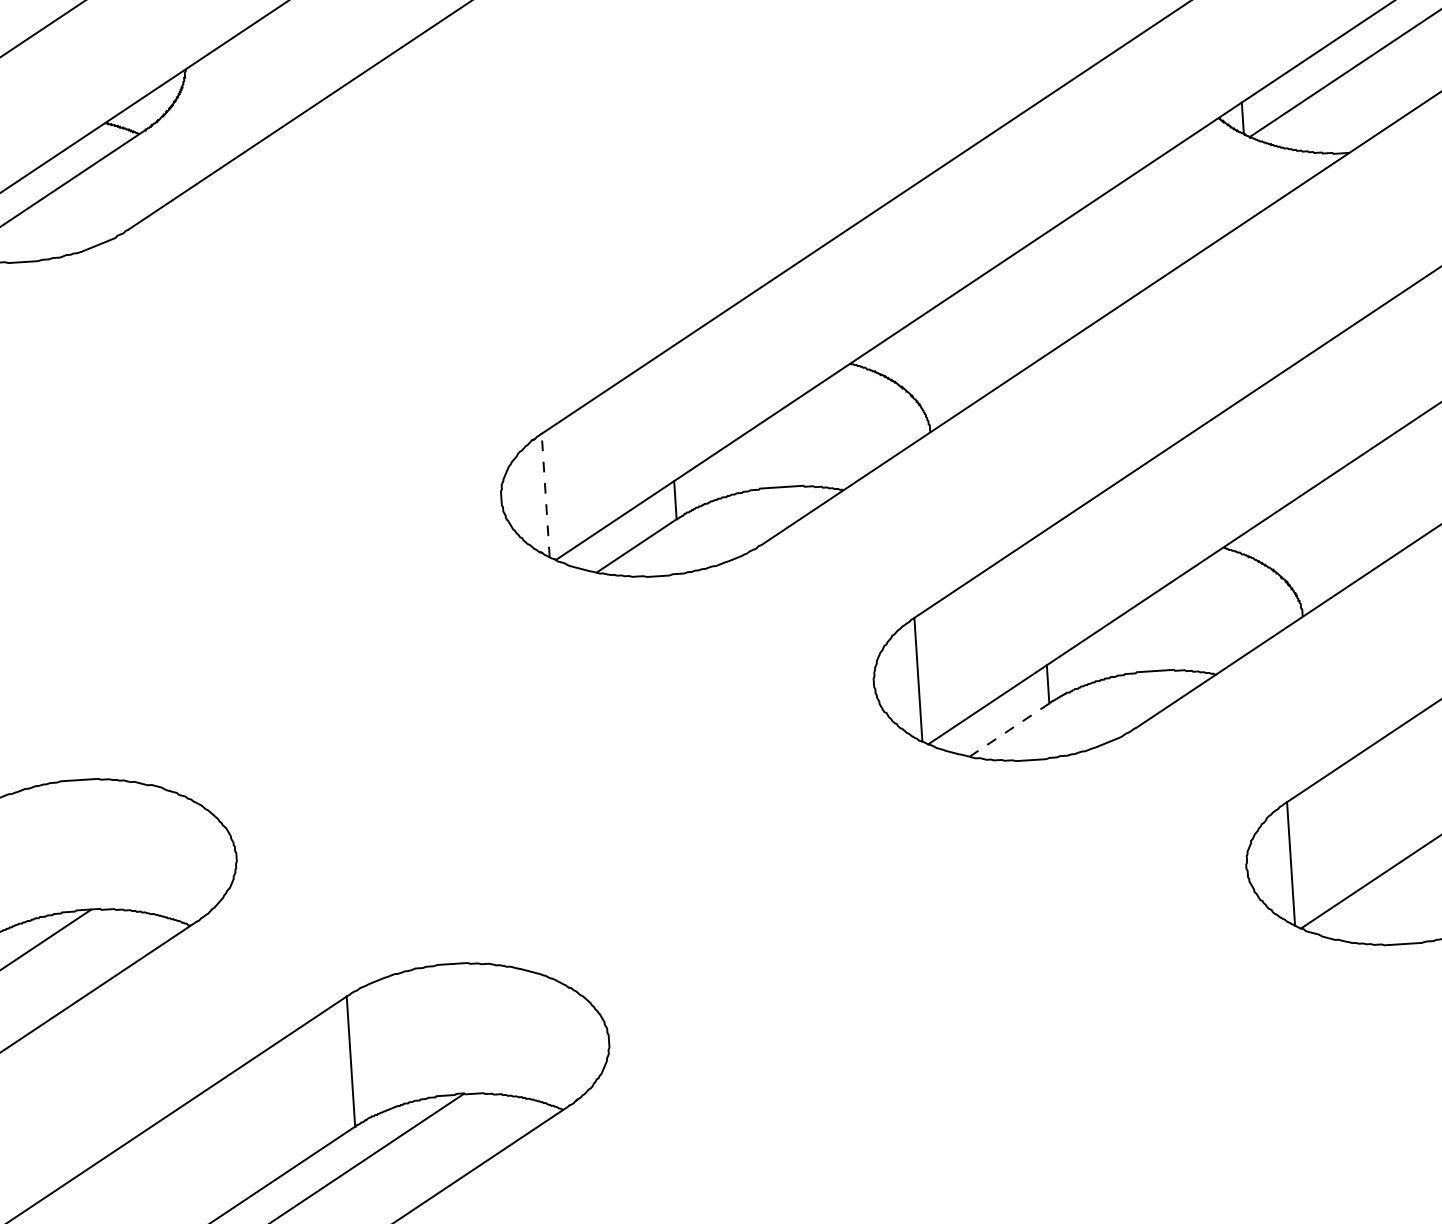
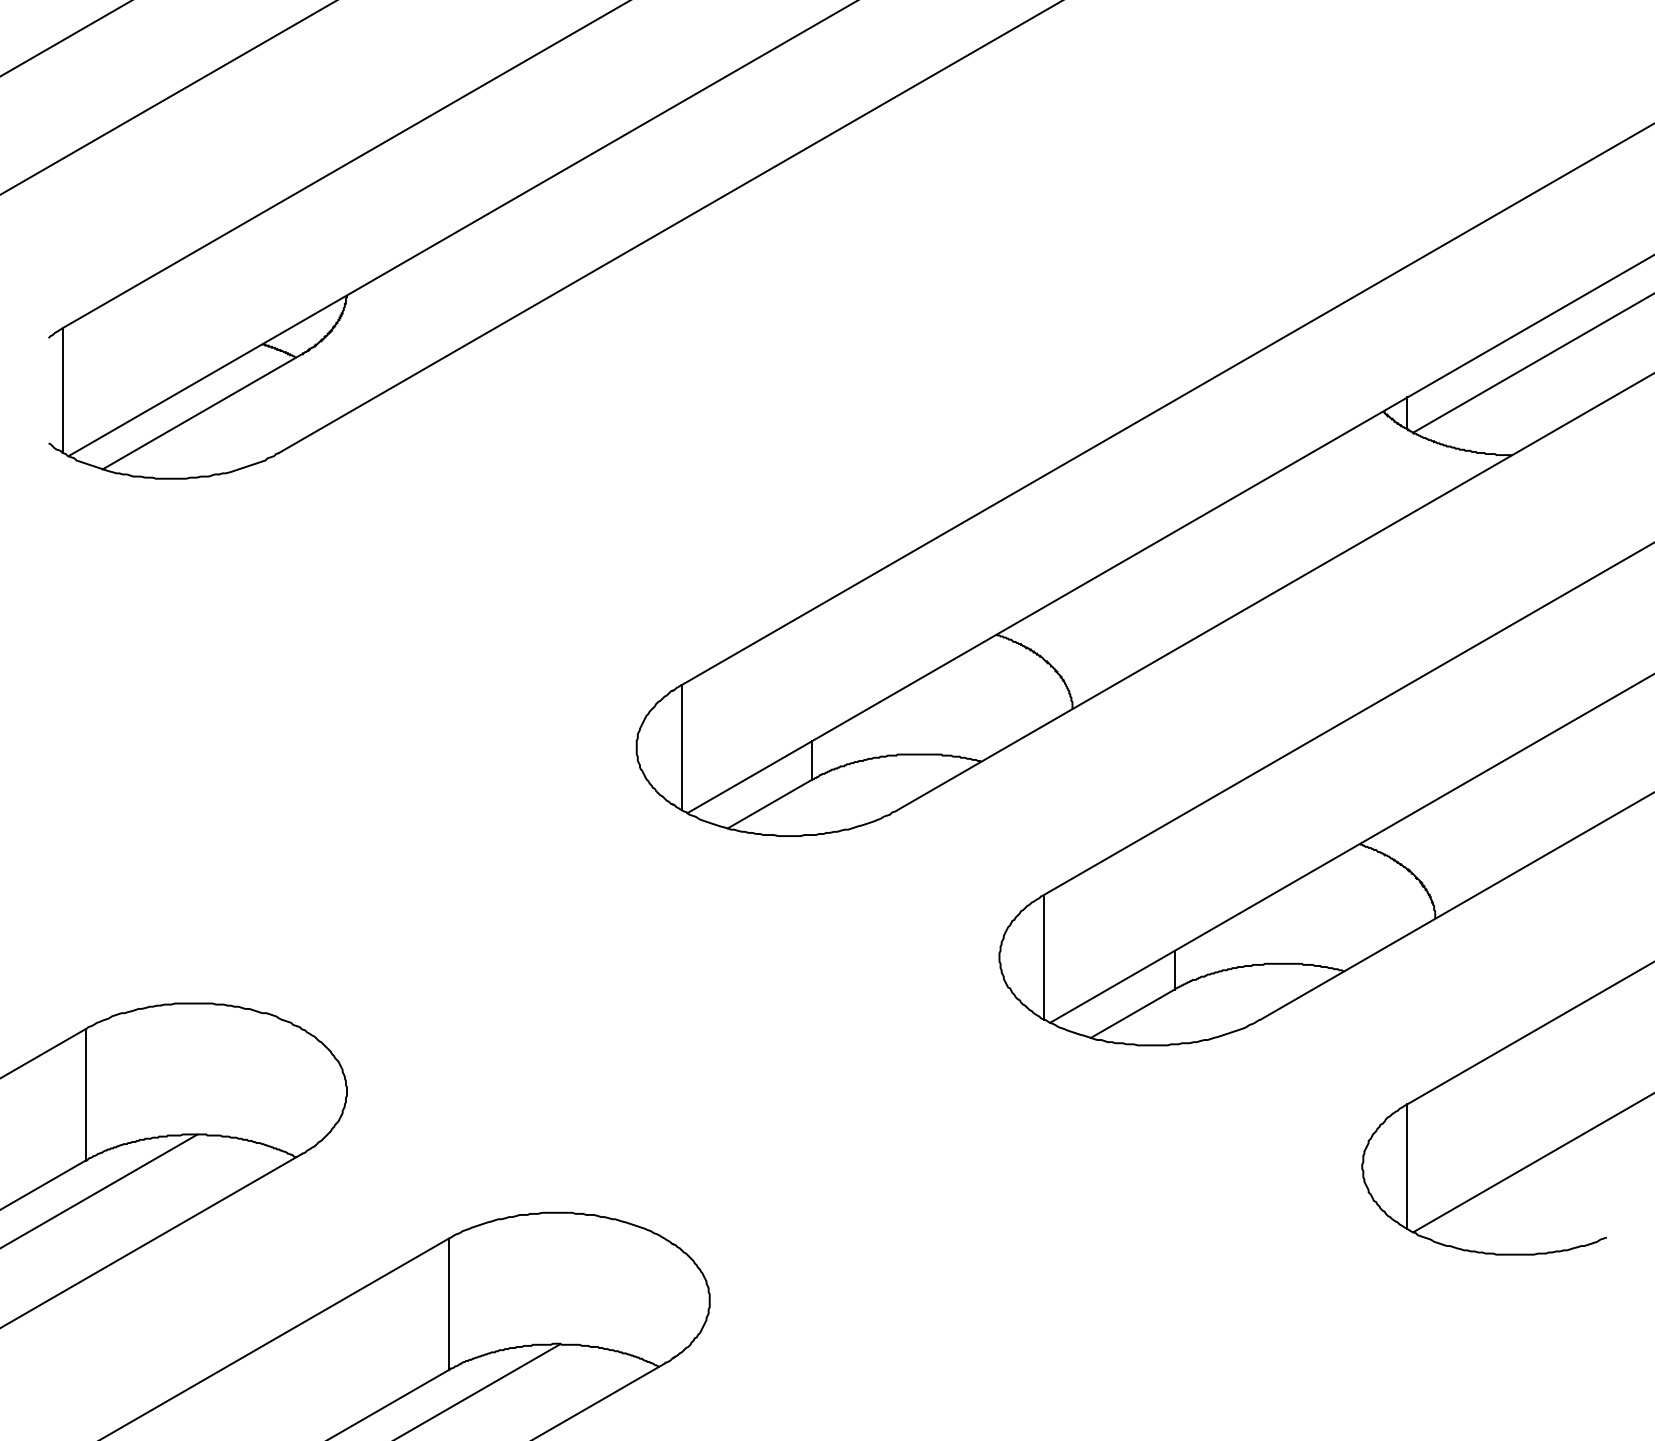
line: (545, 495) -> (681, 747), dashed -> solid
line: (1009, 730) -> (1132, 1014), dashed -> solid

